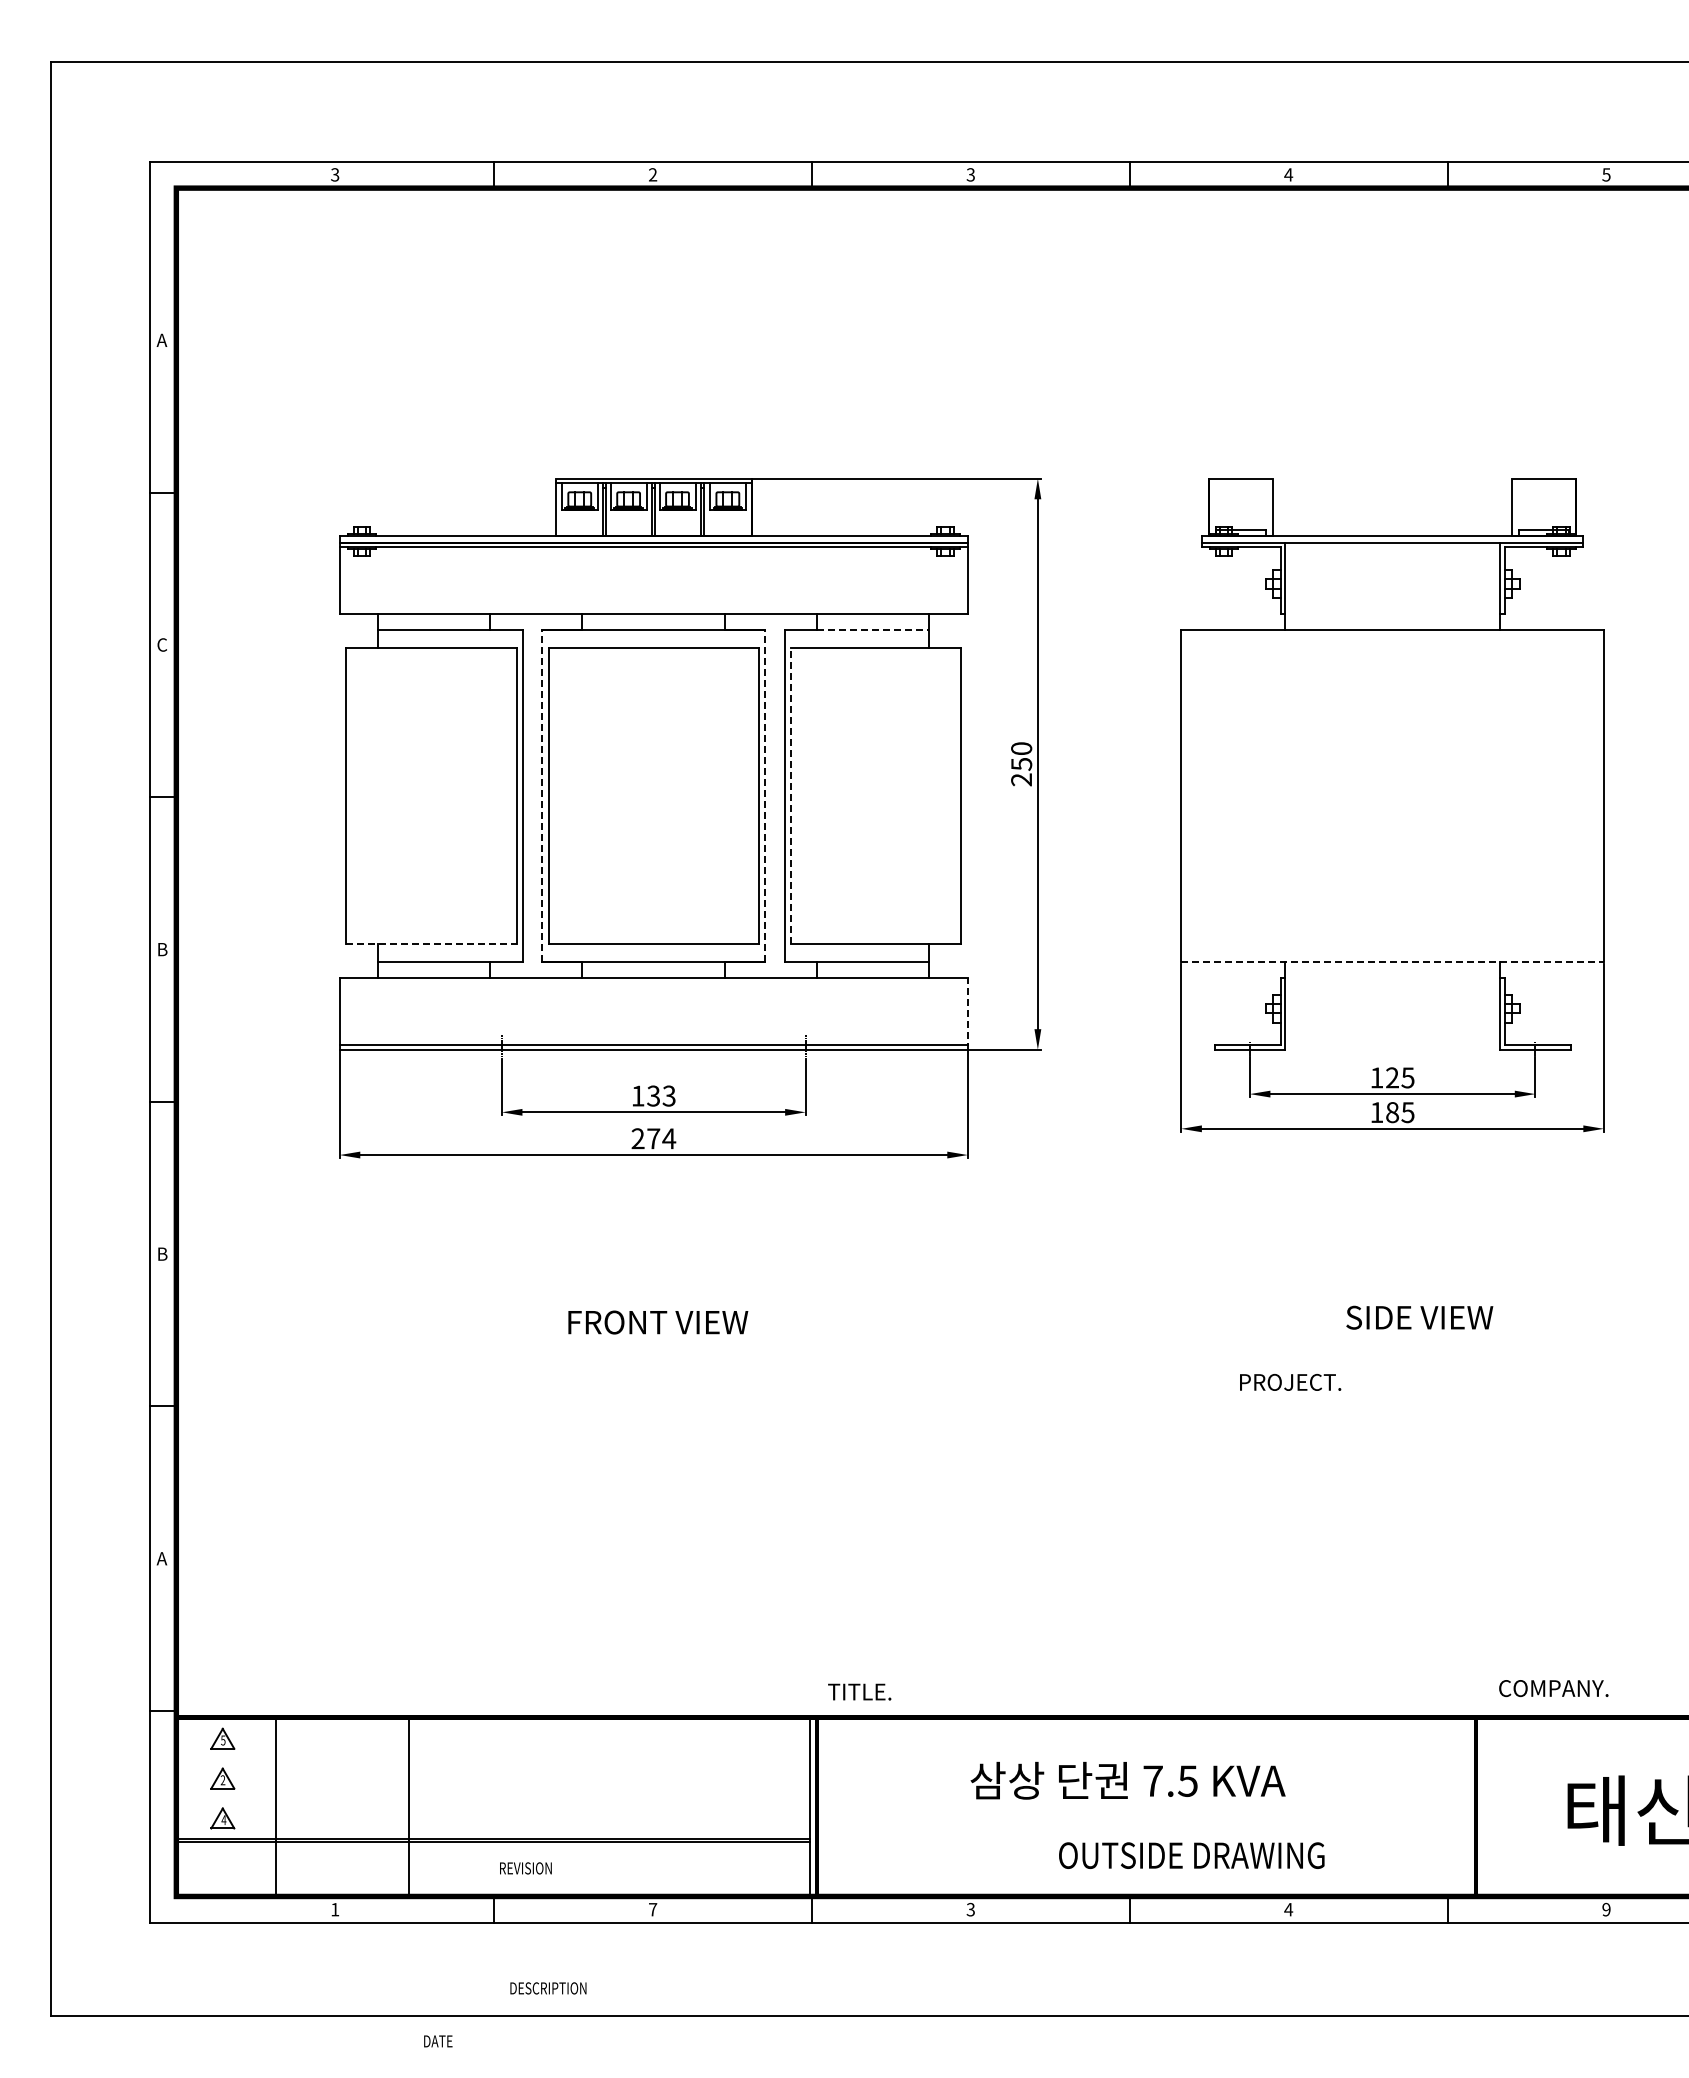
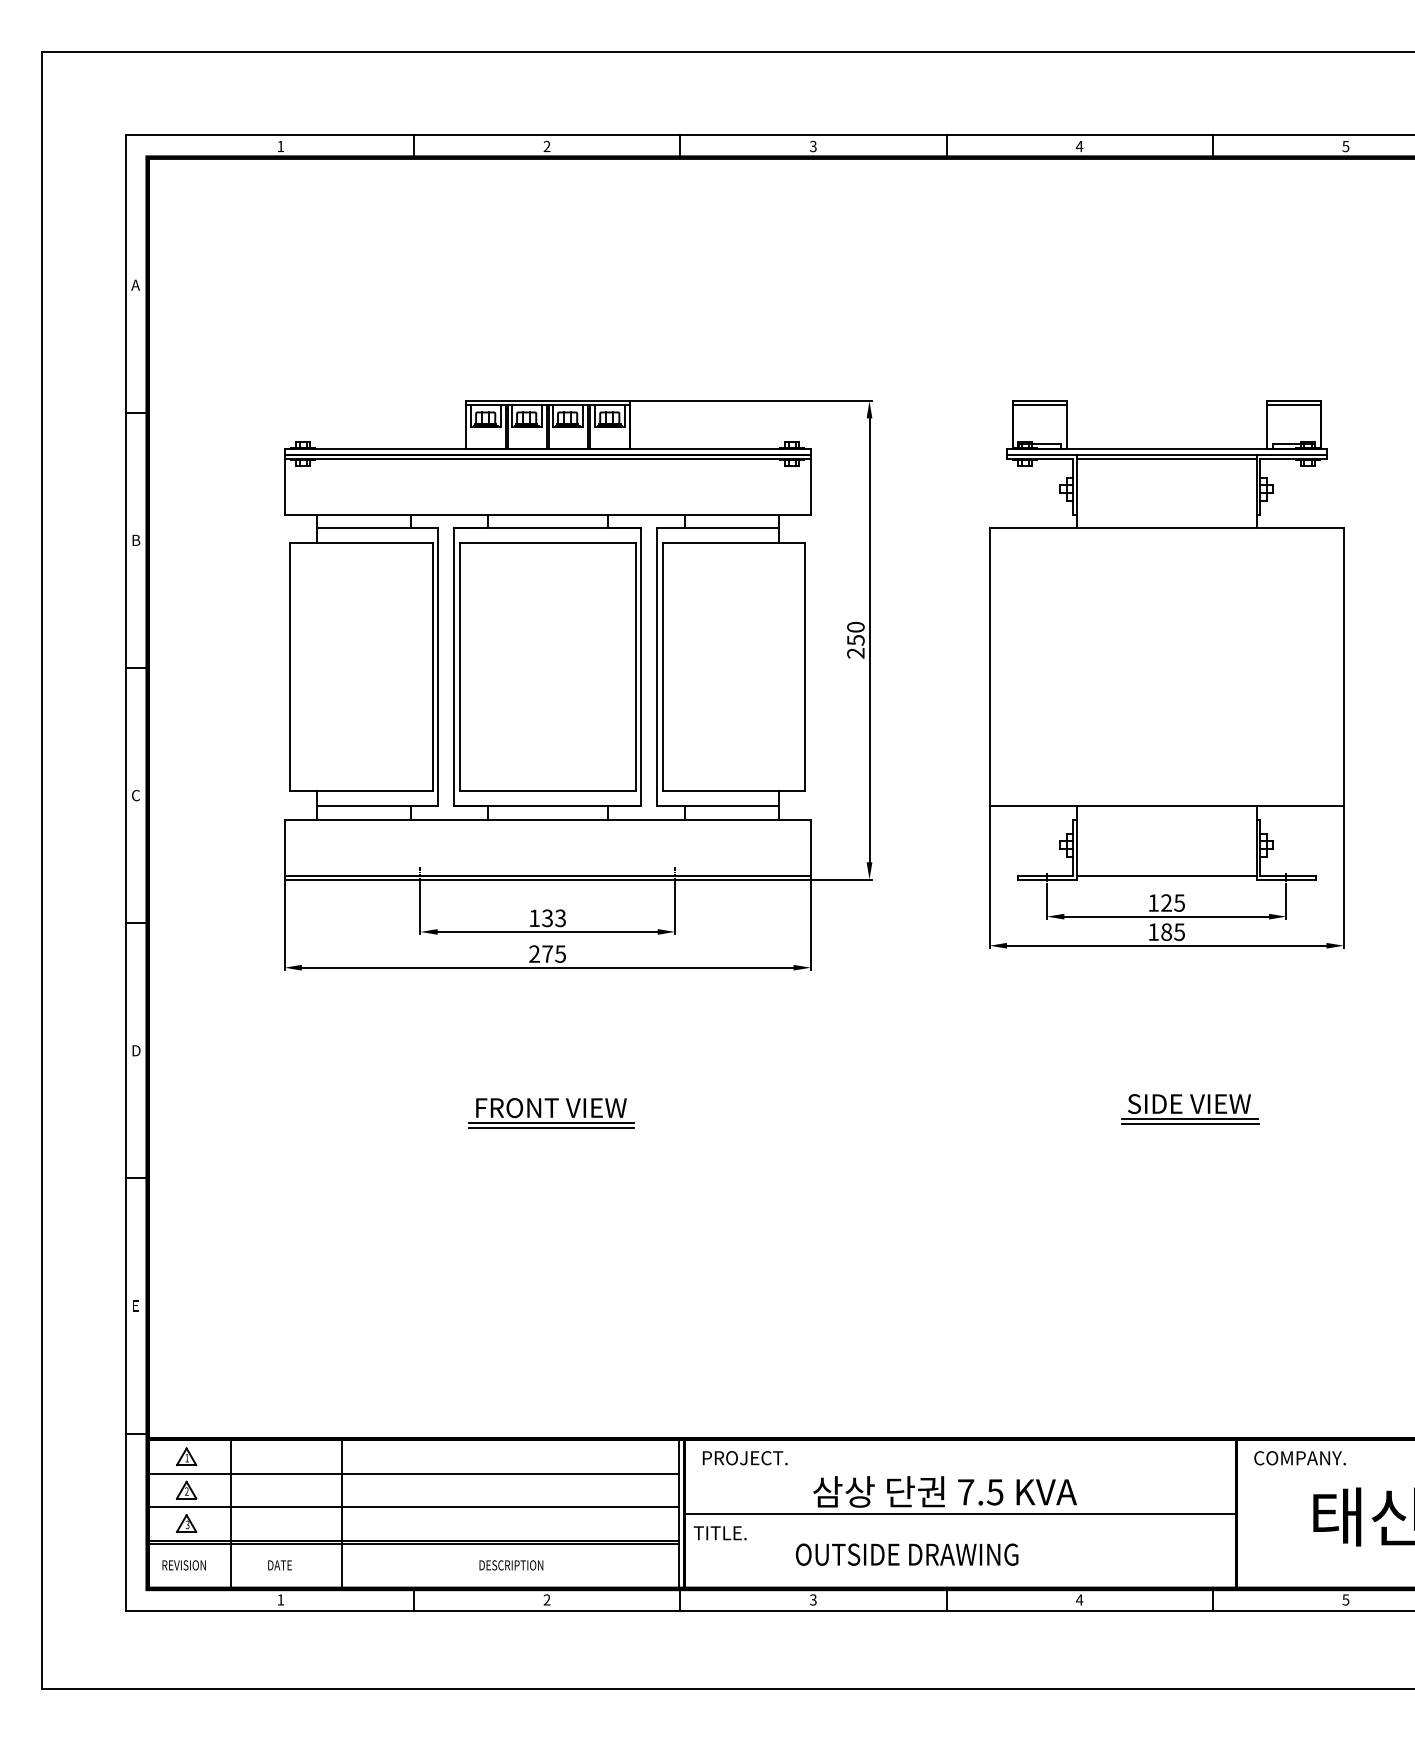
text: (335, 174) -> (281, 146), 3 -> 1
line: (1240, 483) -> (1039, 405), added
line: (1544, 483) -> (1293, 405), added
line: (1392, 547) -> (1166, 458), added
line: (873, 630) -> (731, 528), dashed -> solid
text: (162, 644) -> (136, 539), C -> B
line: (790, 795) -> (662, 666), dashed -> solid
line: (542, 796) -> (454, 667), dashed -> solid
line: (765, 796) -> (641, 667), dashed -> solid
line: (431, 944) -> (361, 791), dashed -> solid
text: (162, 949) -> (136, 795), B -> C
line: (1393, 962) -> (1167, 806), dashed -> solid
line: (967, 1014) -> (810, 849), dashed -> solid
line: (1392, 1045) -> (1166, 875), added
text: (669, 1138) -> (560, 953), 274 -> 275
text: (163, 1253) -> (136, 1050), B -> D
line: (1419, 1335) -> (1189, 1118), added
line: (657, 1339) -> (550, 1122), added
line: (1420, 1340) -> (1190, 1123), added
line: (657, 1345) -> (550, 1127), added
text: (1290, 1382) -> (745, 1458), moved
text: (161, 1558) -> (135, 1305), A -> E
text: (1553, 1688) -> (1299, 1458), moved
text: (859, 1691) -> (720, 1532), moved
text: (223, 1740) -> (187, 1458), 5 -> 1
line: (493, 1759) -> (413, 1474), added
line: (493, 1799) -> (413, 1507), added
line: (1146, 1806) -> (960, 1513), added
text: (223, 1820) -> (187, 1525), 4 -> 3
text: (1191, 1855) -> (906, 1554), moved
text: (525, 1868) -> (183, 1565), moved
text: (653, 1909) -> (547, 1599), 7 -> 2
text: (1606, 1909) -> (1345, 1599), 9 -> 5
text: (548, 1988) -> (511, 1565), moved
text: (438, 2041) -> (280, 1565), moved

